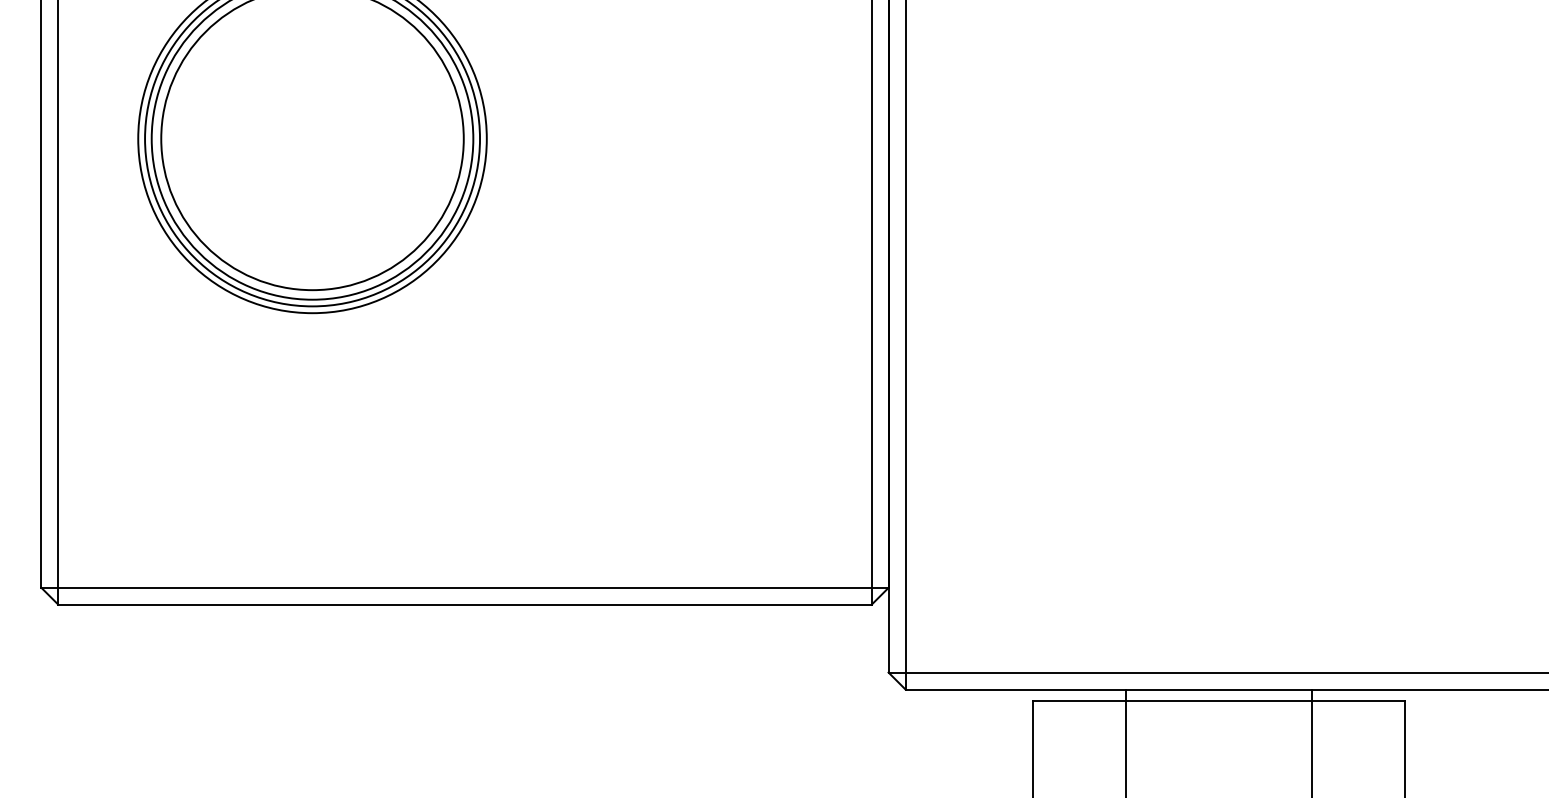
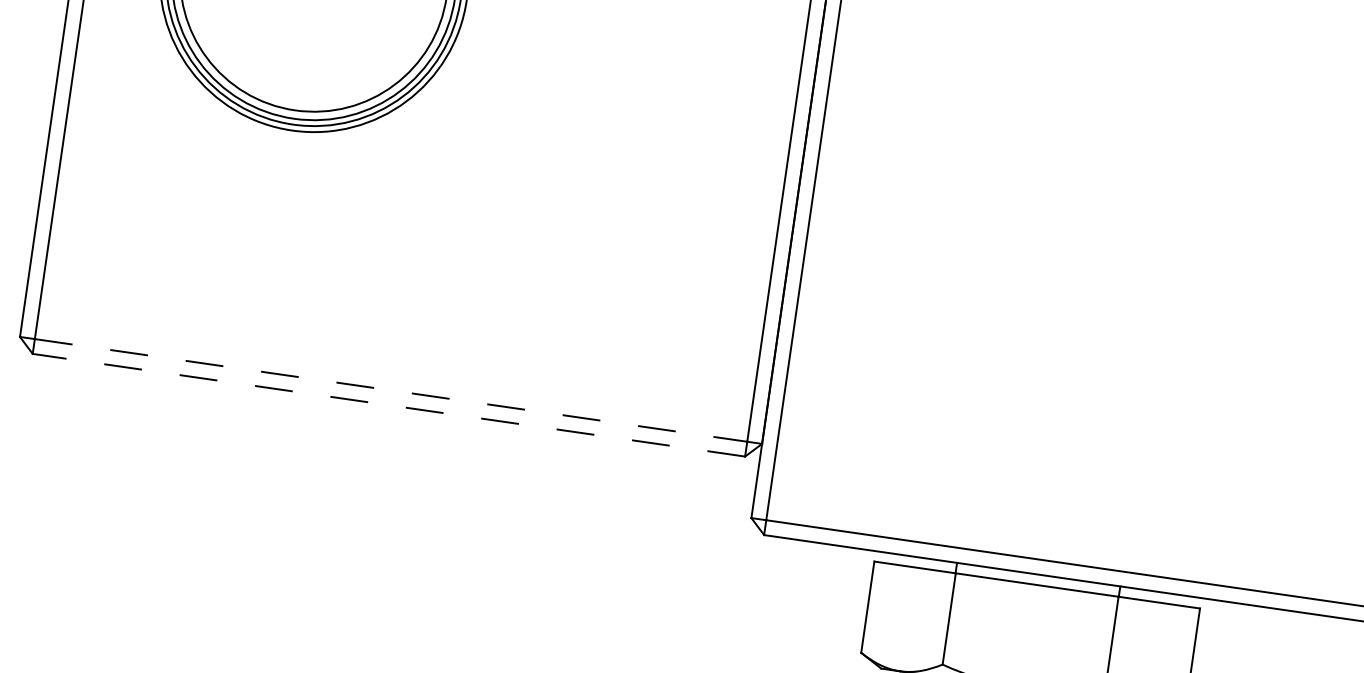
line: (465, 587) -> (391, 390), solid -> dashed
line: (465, 604) -> (389, 405), solid -> dashed

